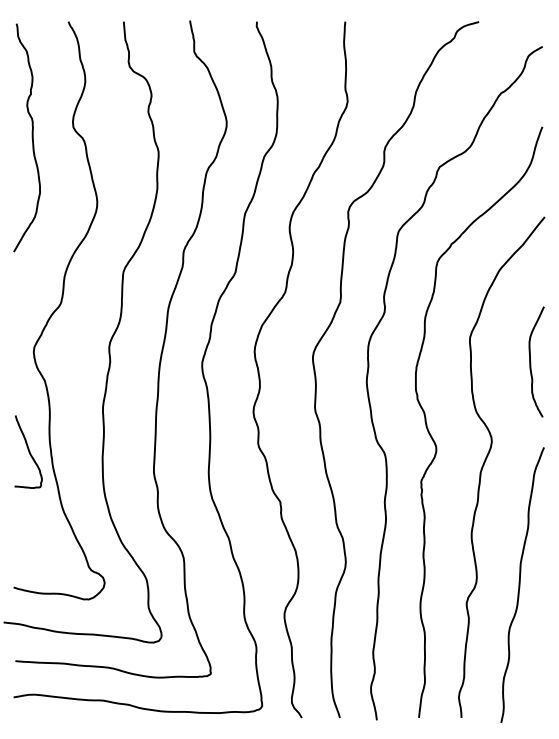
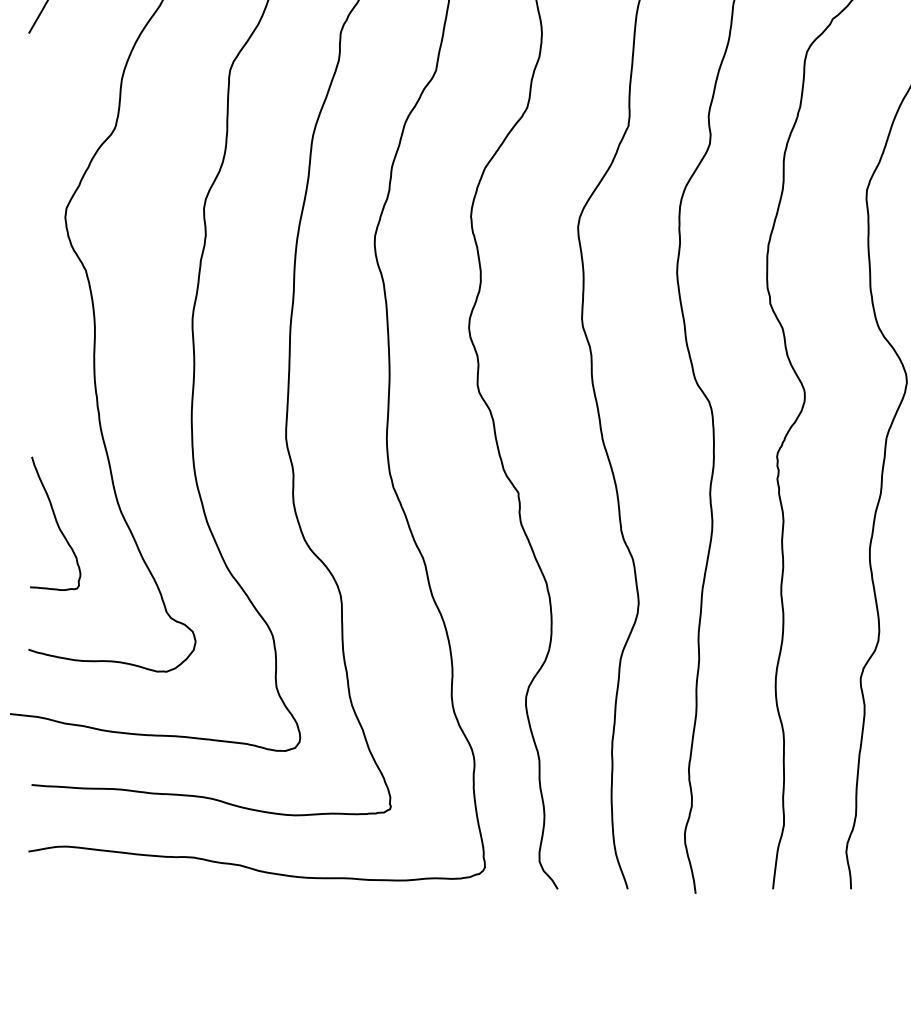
curve: (28, 451) -> (55, 522), moved

